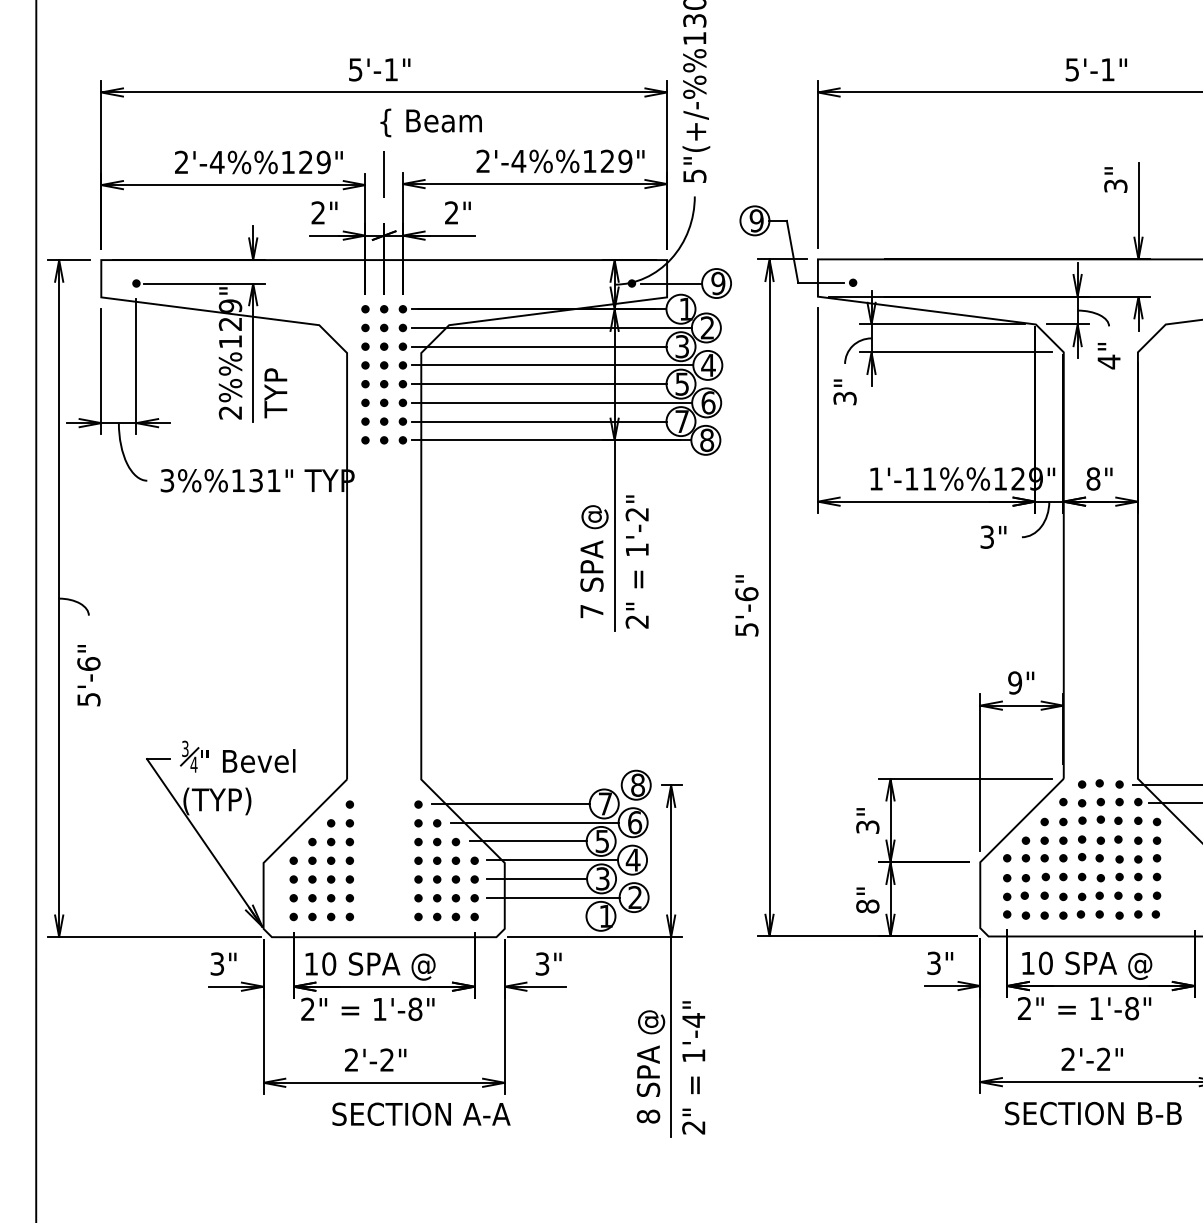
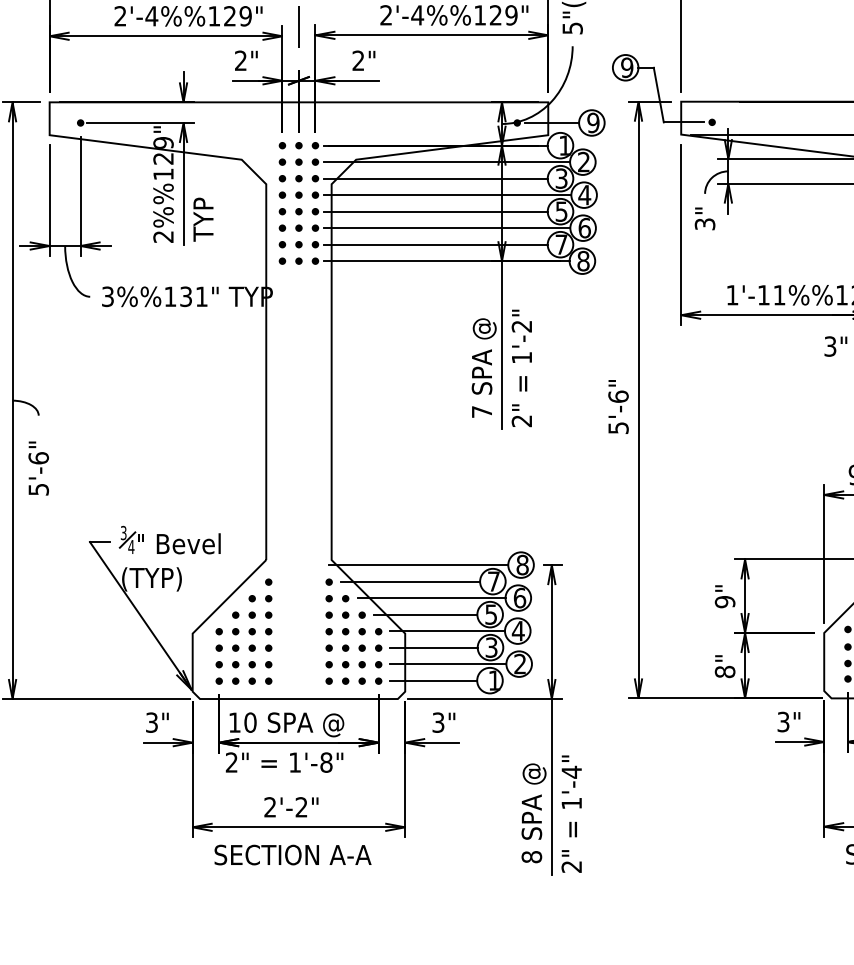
line: (519, 785) -> (418, 565), added
text: (867, 827) -> (724, 602), 3" -> 9"
line: (536, 916) -> (433, 680), added
text: (421, 1113) -> (293, 854), moved

